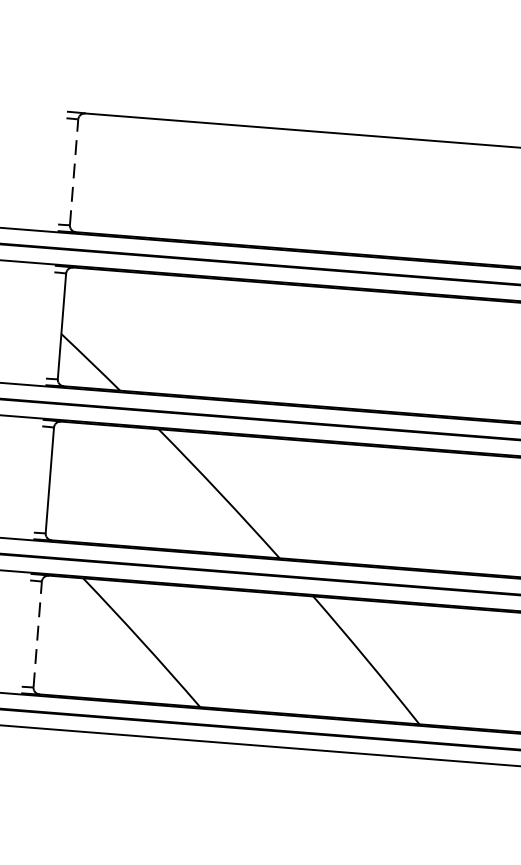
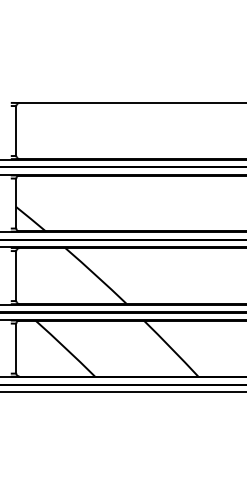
line: (74, 173) -> (16, 131), dashed -> solid
line: (38, 634) -> (16, 348), dashed -> solid

